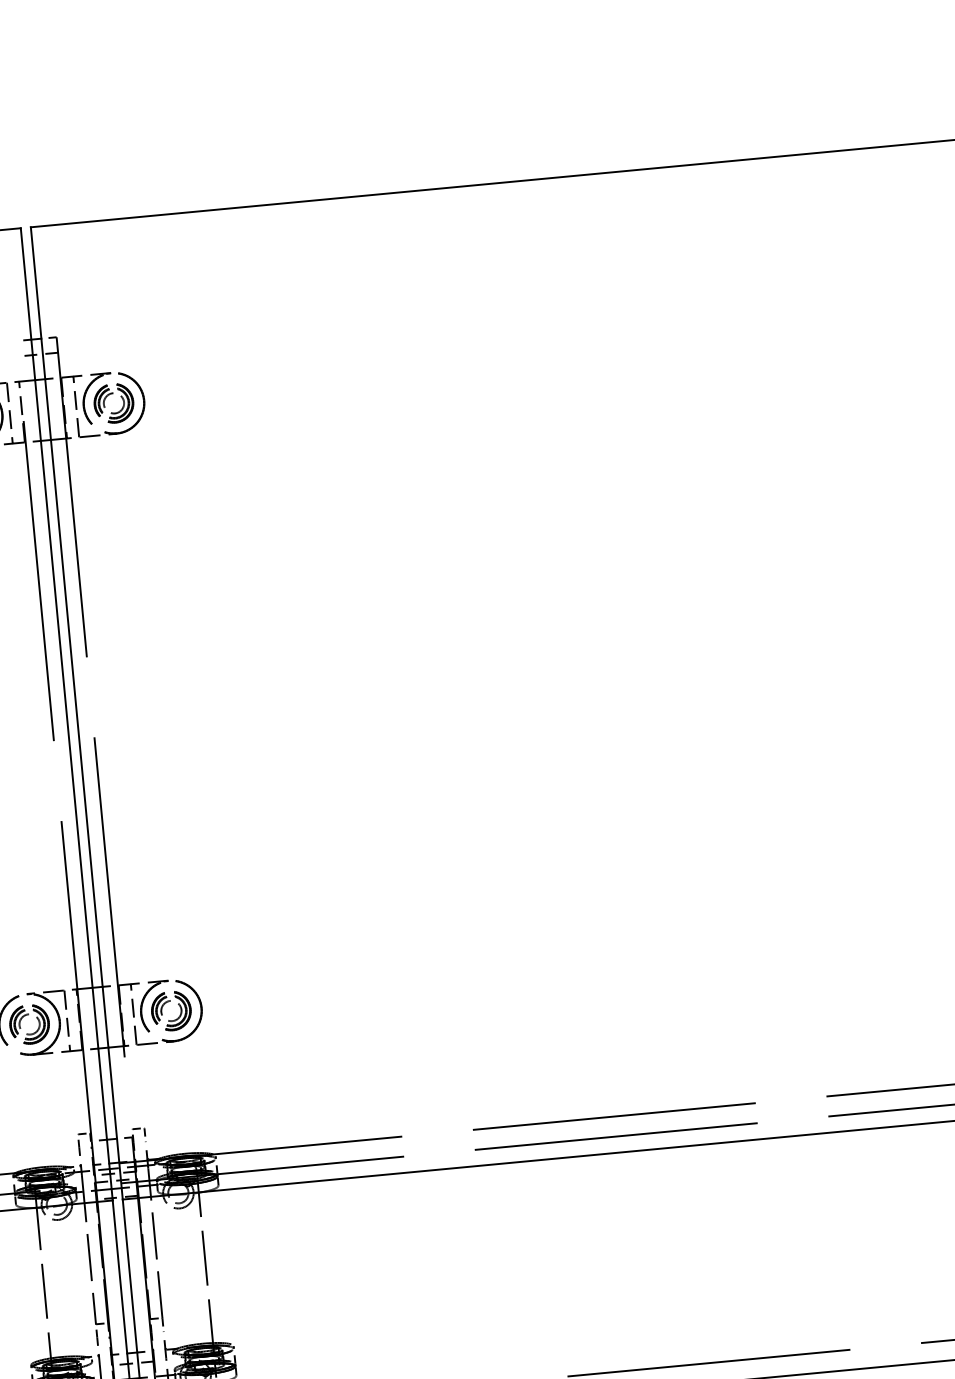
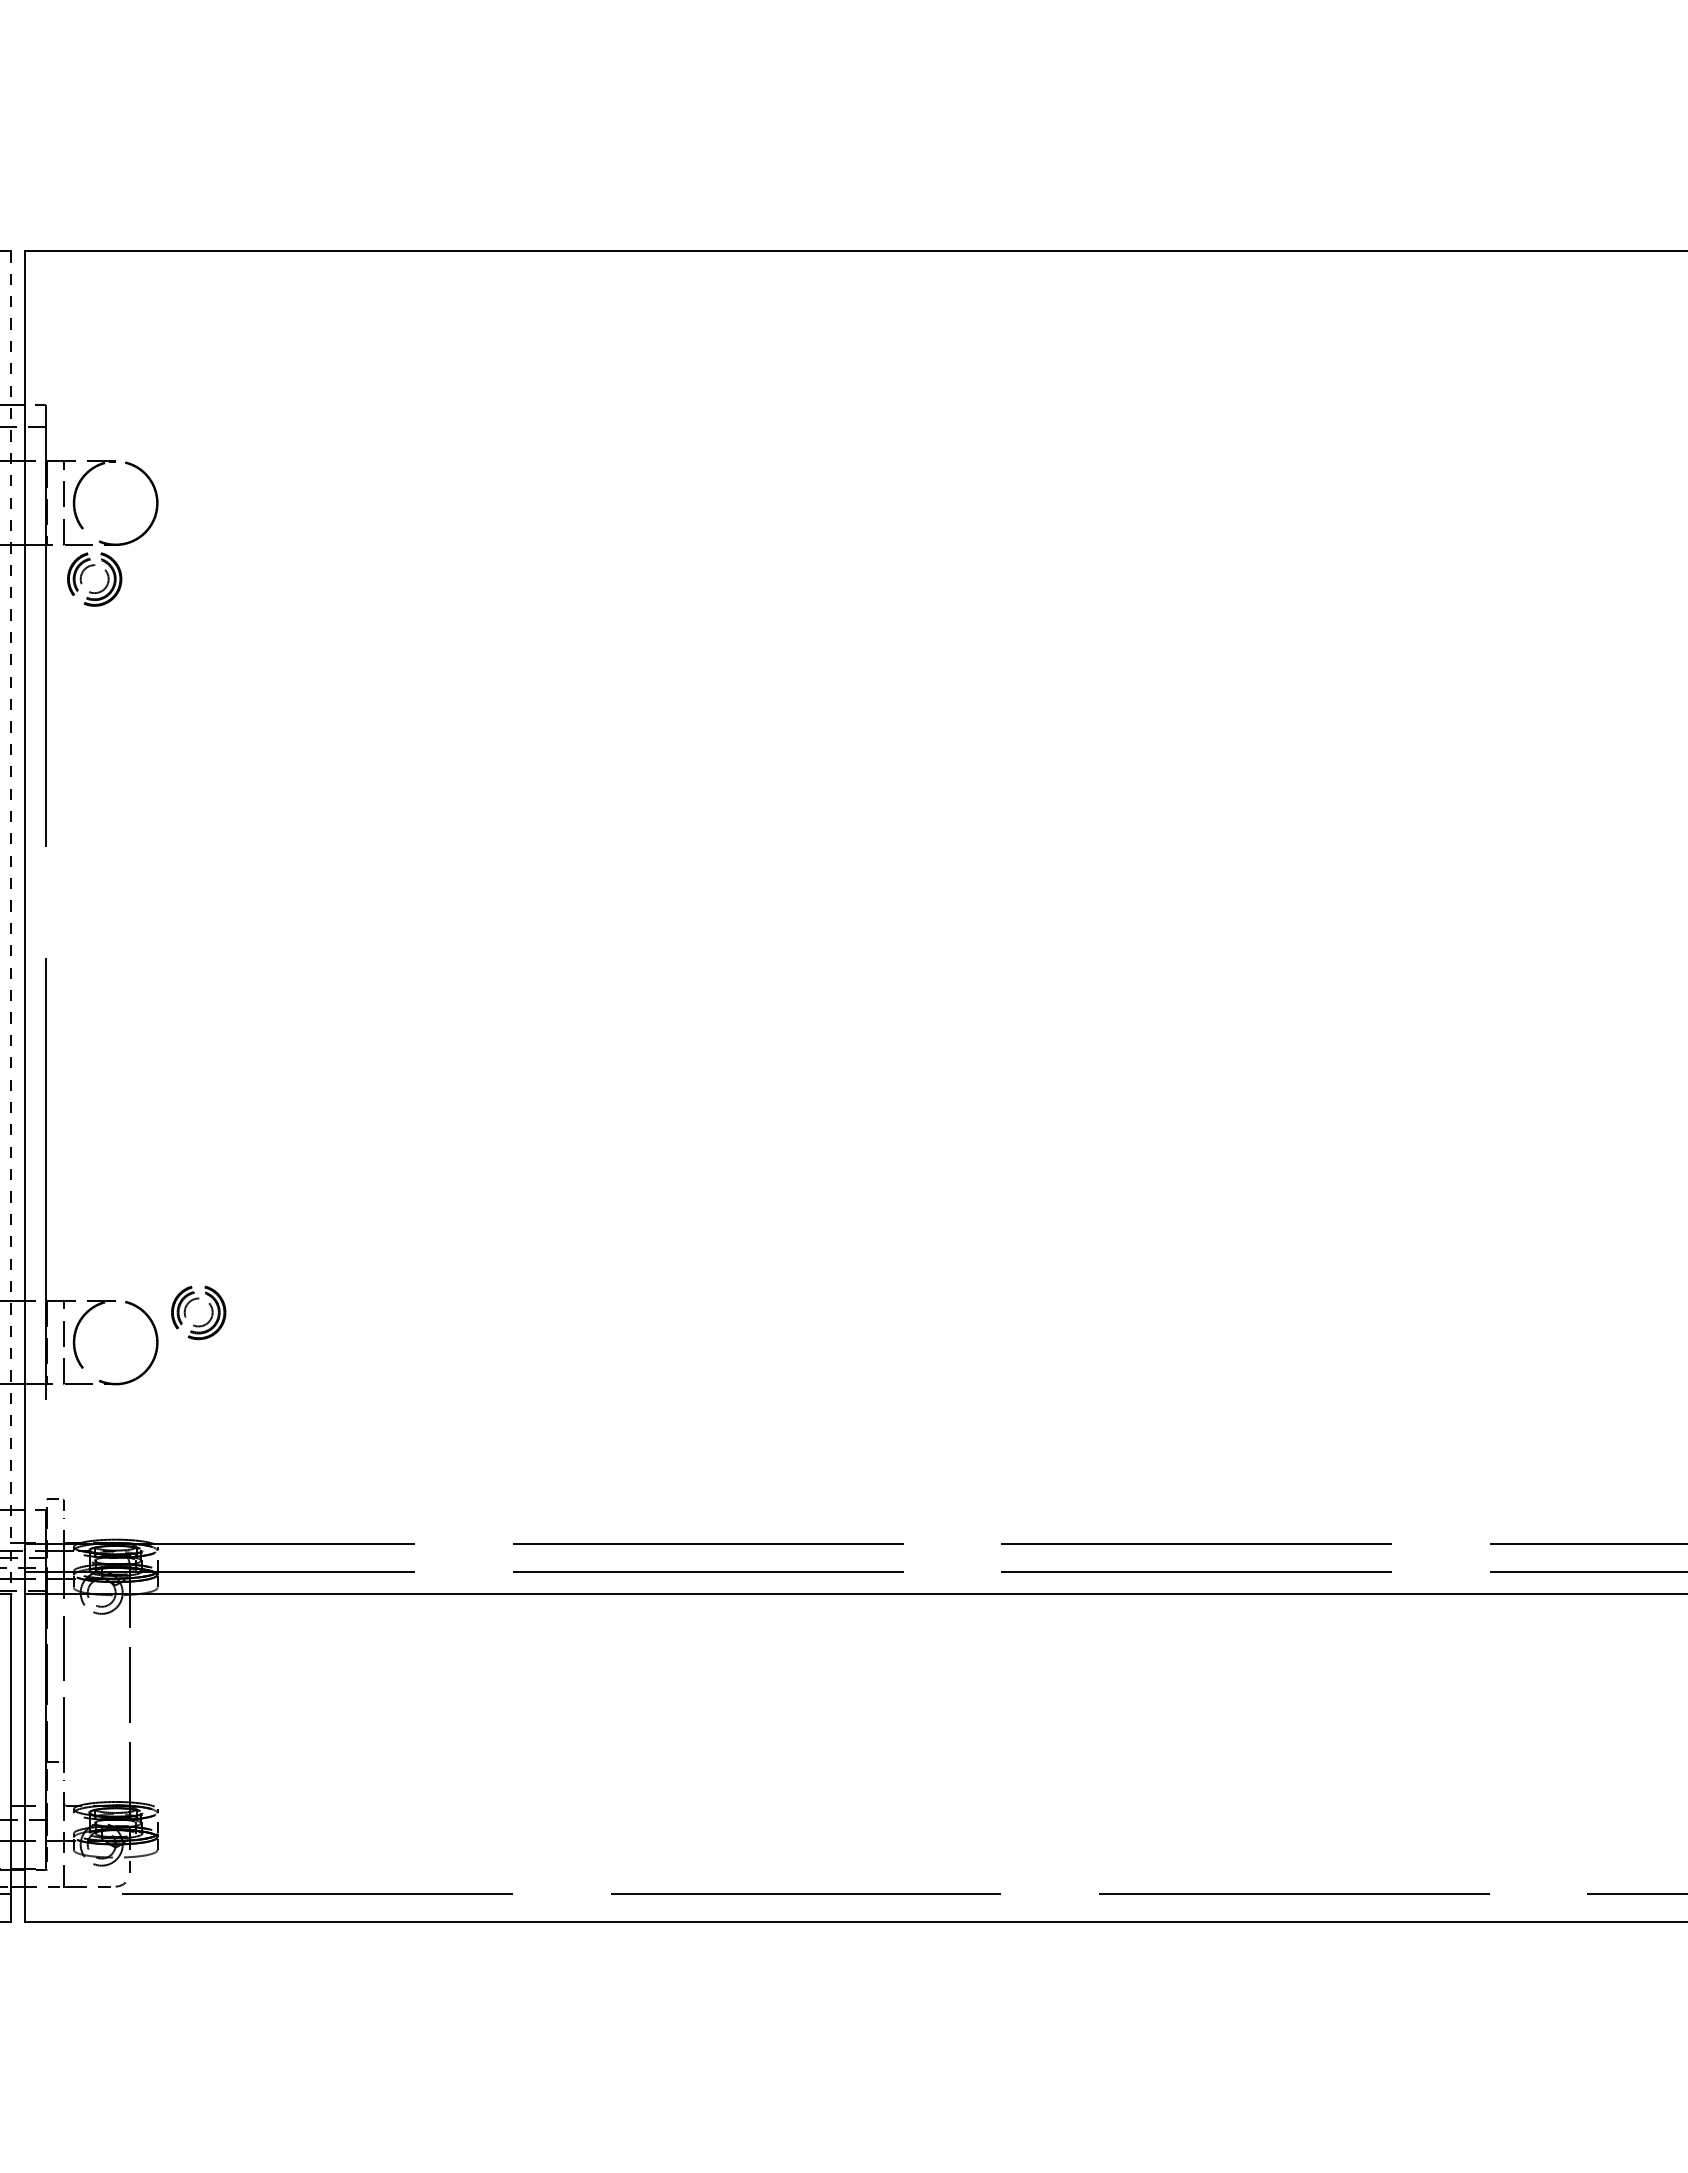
part: (105, 406) -> (82, 582), moved
line: (66, 714) -> (10, 923), solid -> dashed
part: (162, 1007) -> (187, 1306), moved

